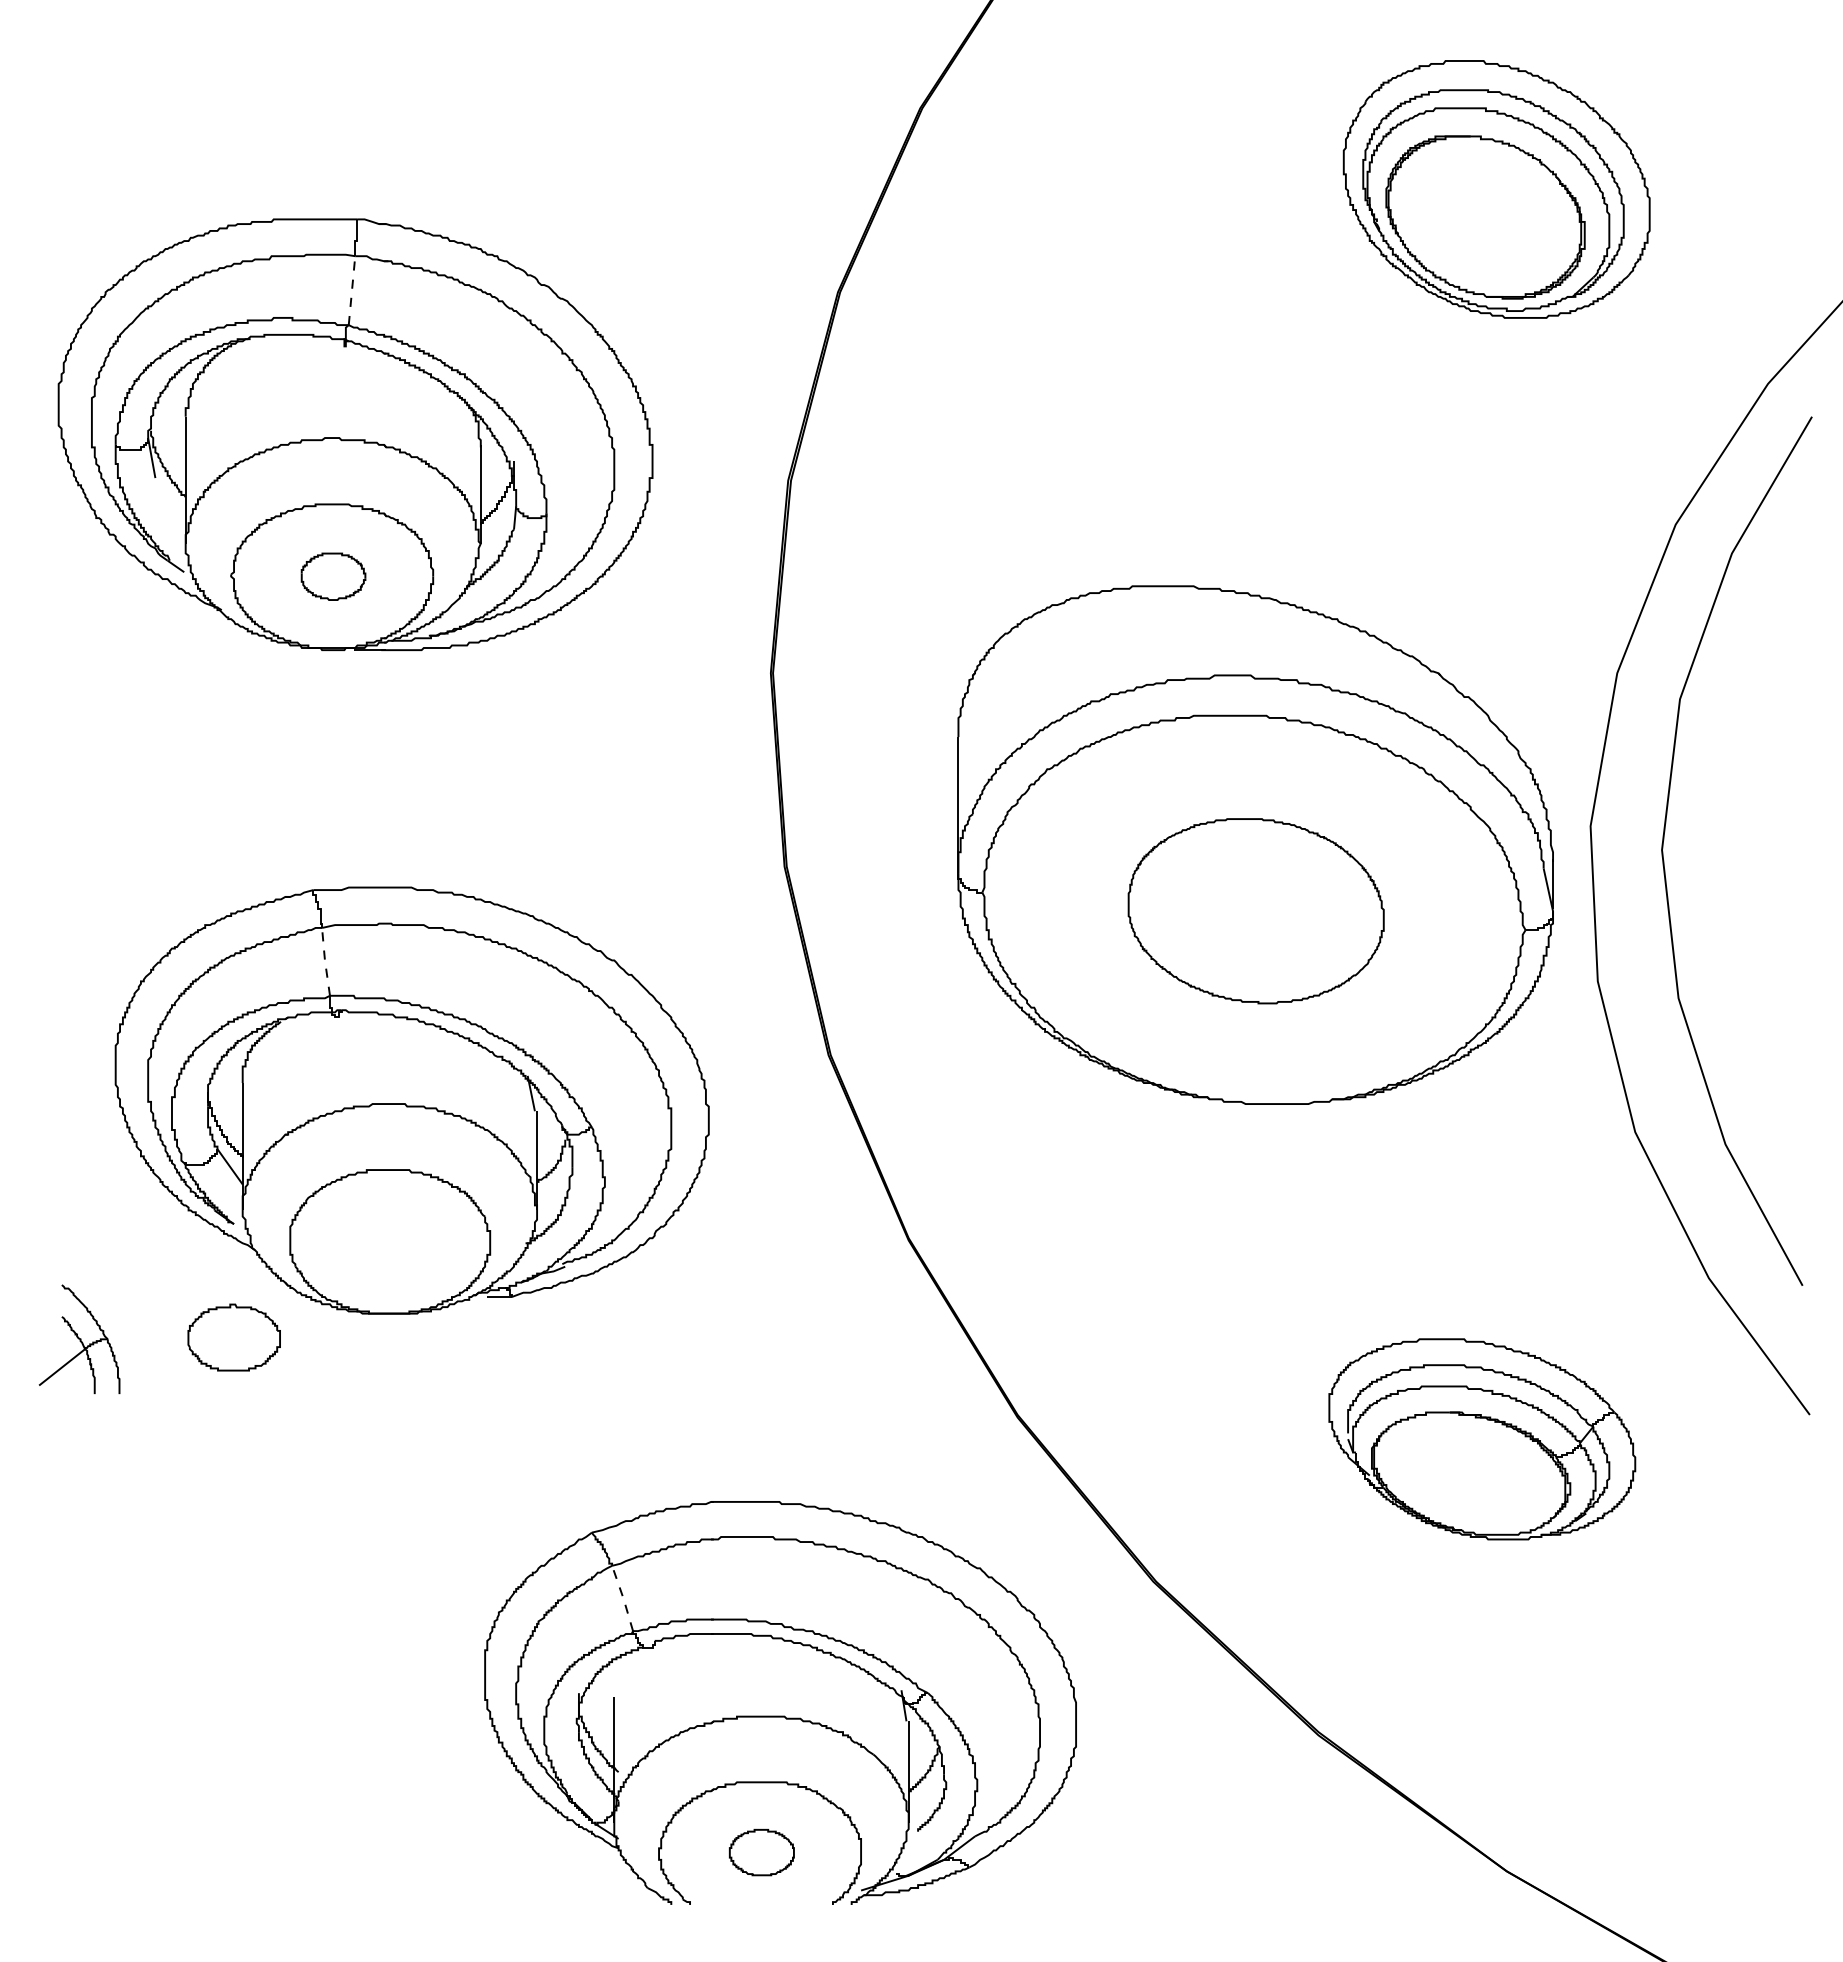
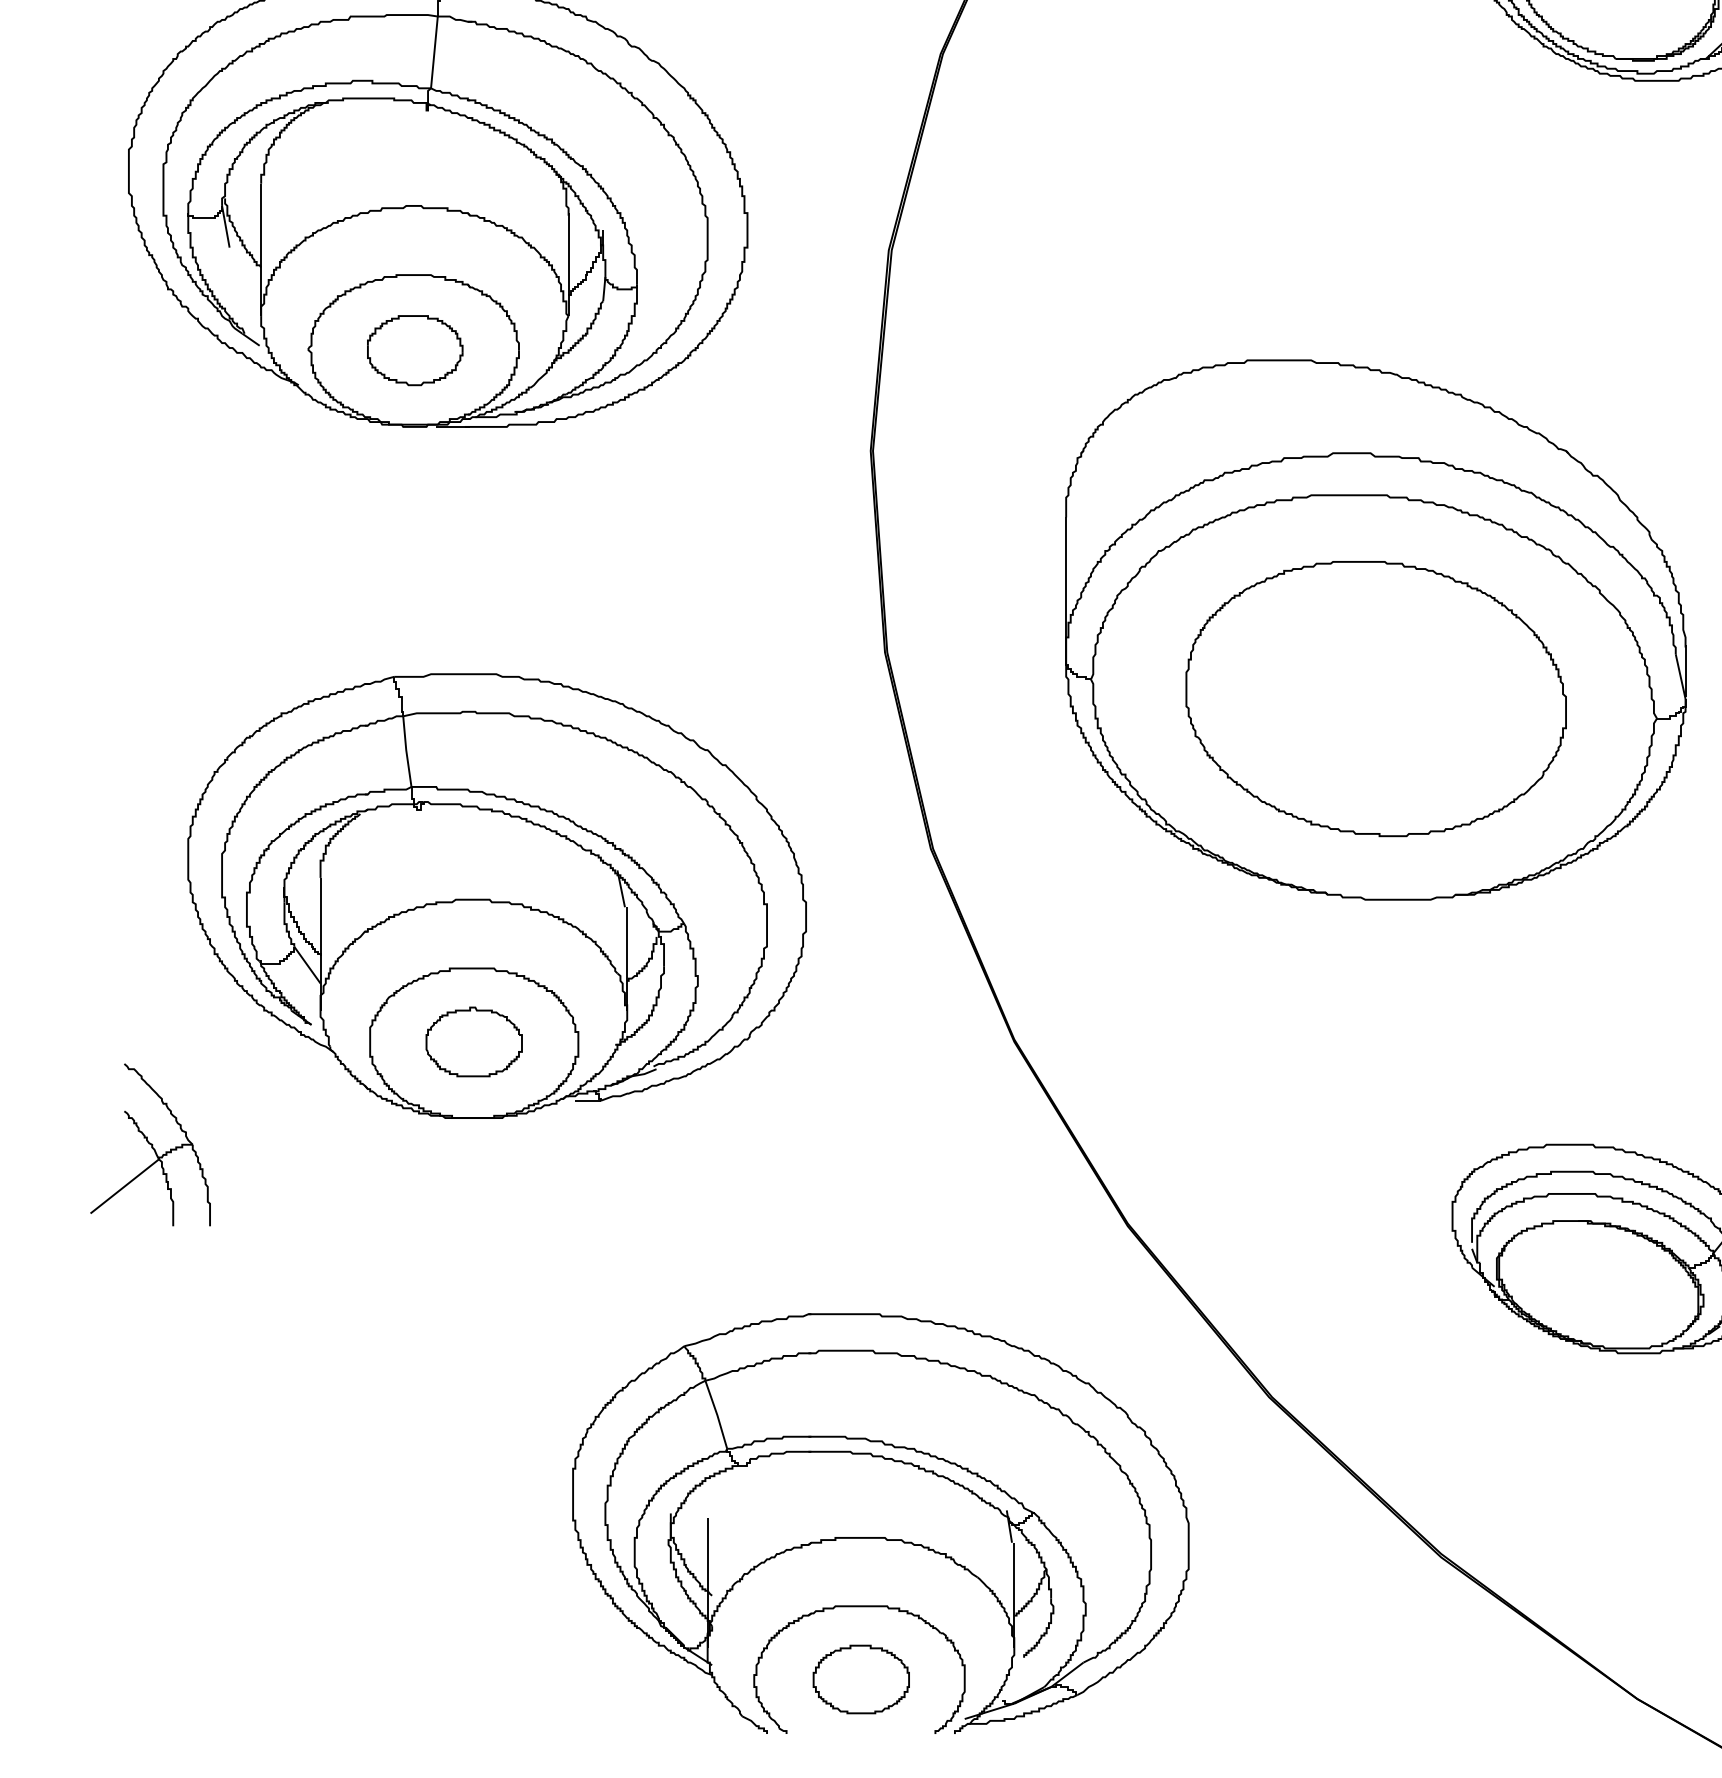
line: (352, 290) -> (434, 52), dashed -> solid
part: (333, 576) -> (415, 350), size x1.43
part: (1256, 910) -> (1376, 698), size x1.43
line: (325, 961) -> (406, 751), dashed -> solid
part: (233, 1337) -> (473, 1041), moved
part: (79, 1339) -> (150, 1145), size x1.43
line: (623, 1598) -> (717, 1414), dashed -> solid
part: (761, 1852) -> (860, 1679), size x1.43

